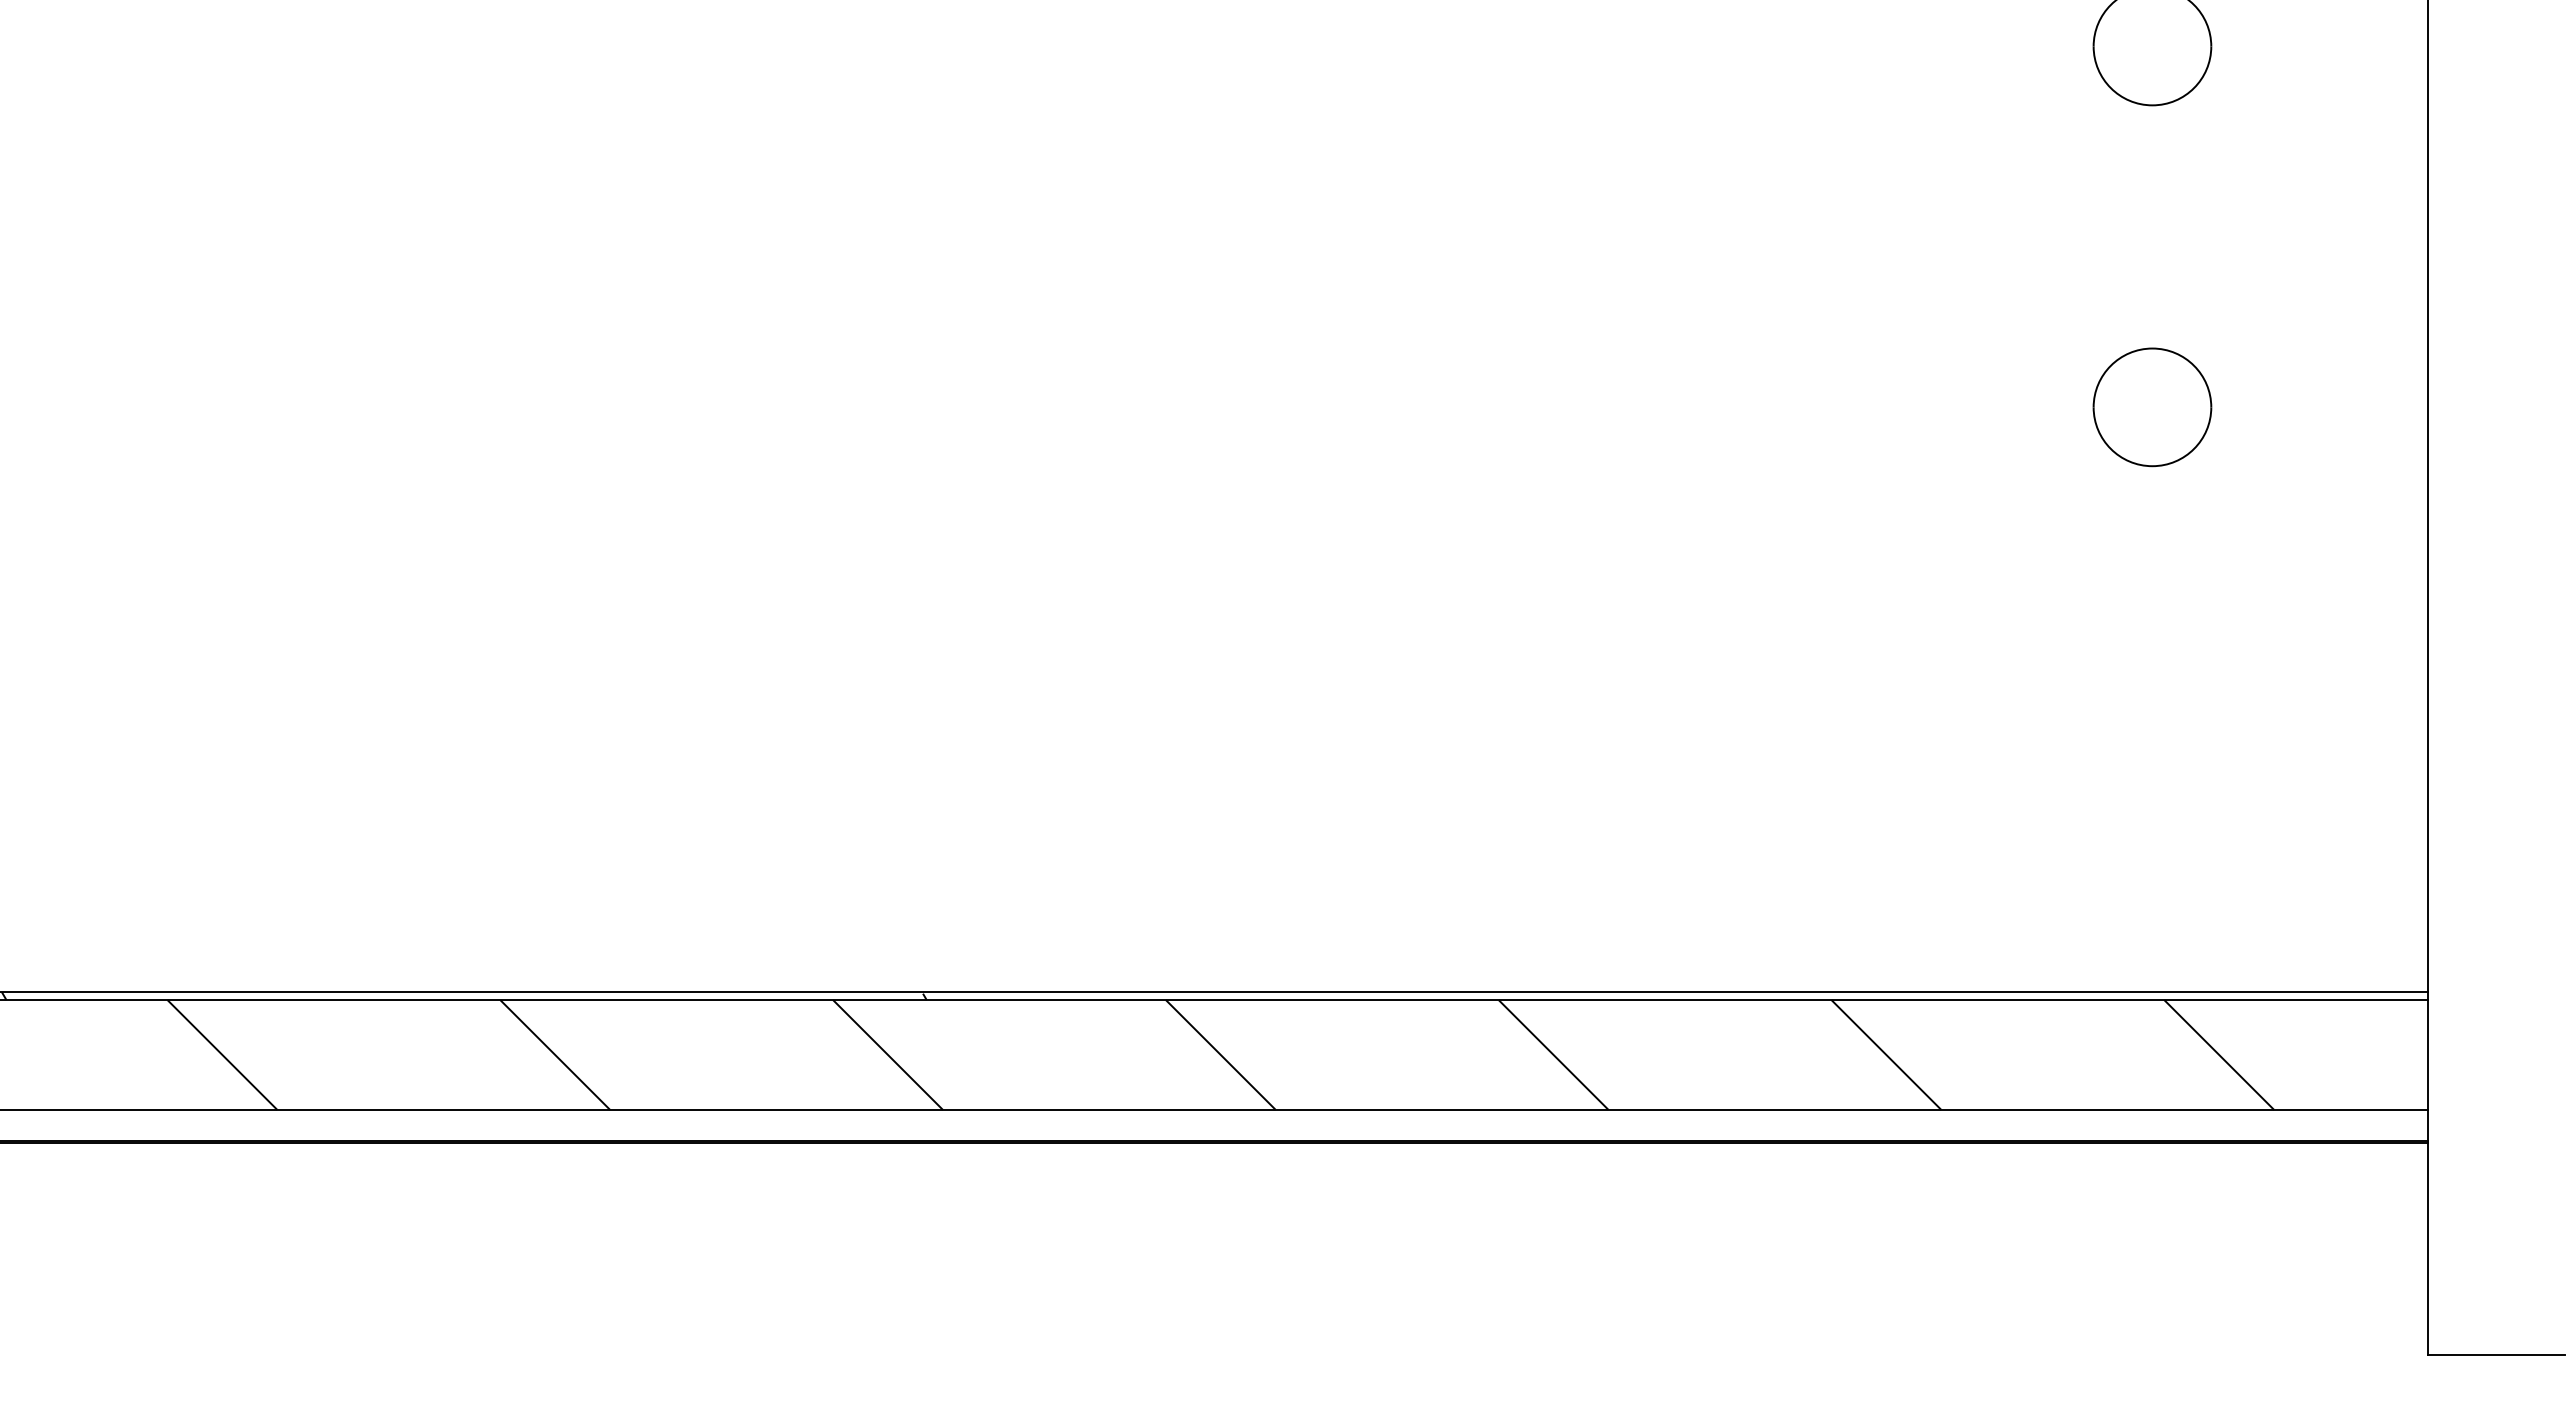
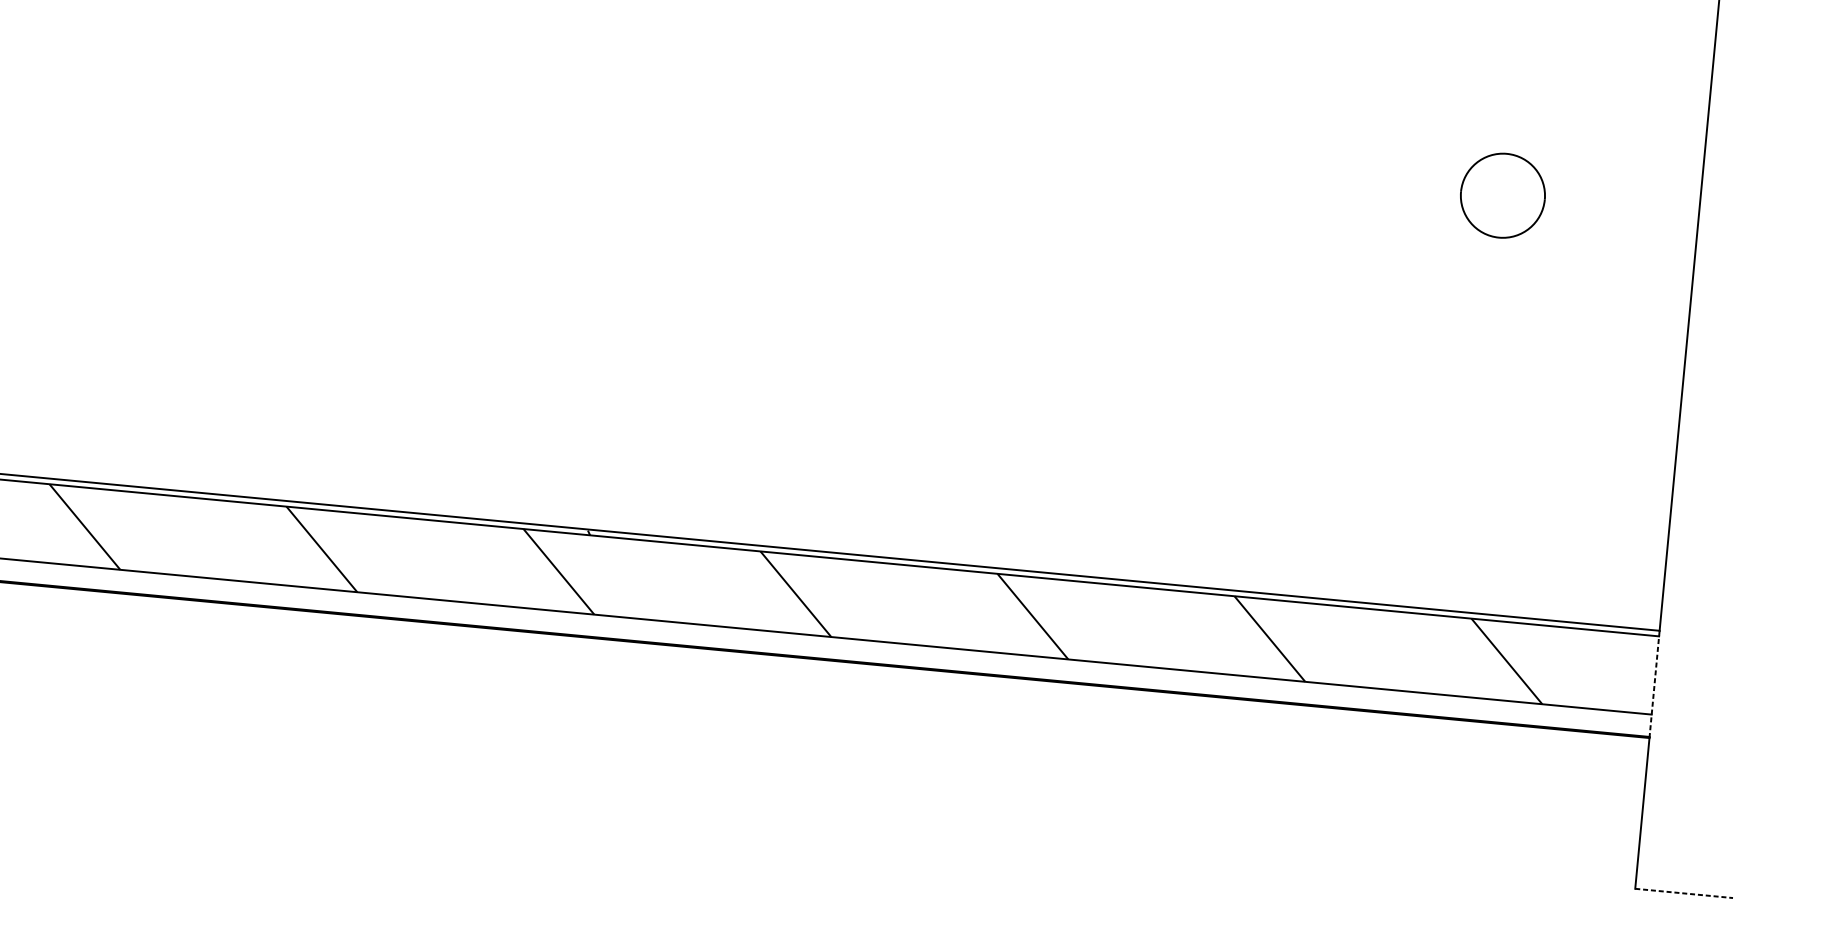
line: (2427, 1067) -> (1654, 684), solid -> dashed
line: (2496, 1354) -> (1684, 893), solid -> dashed

